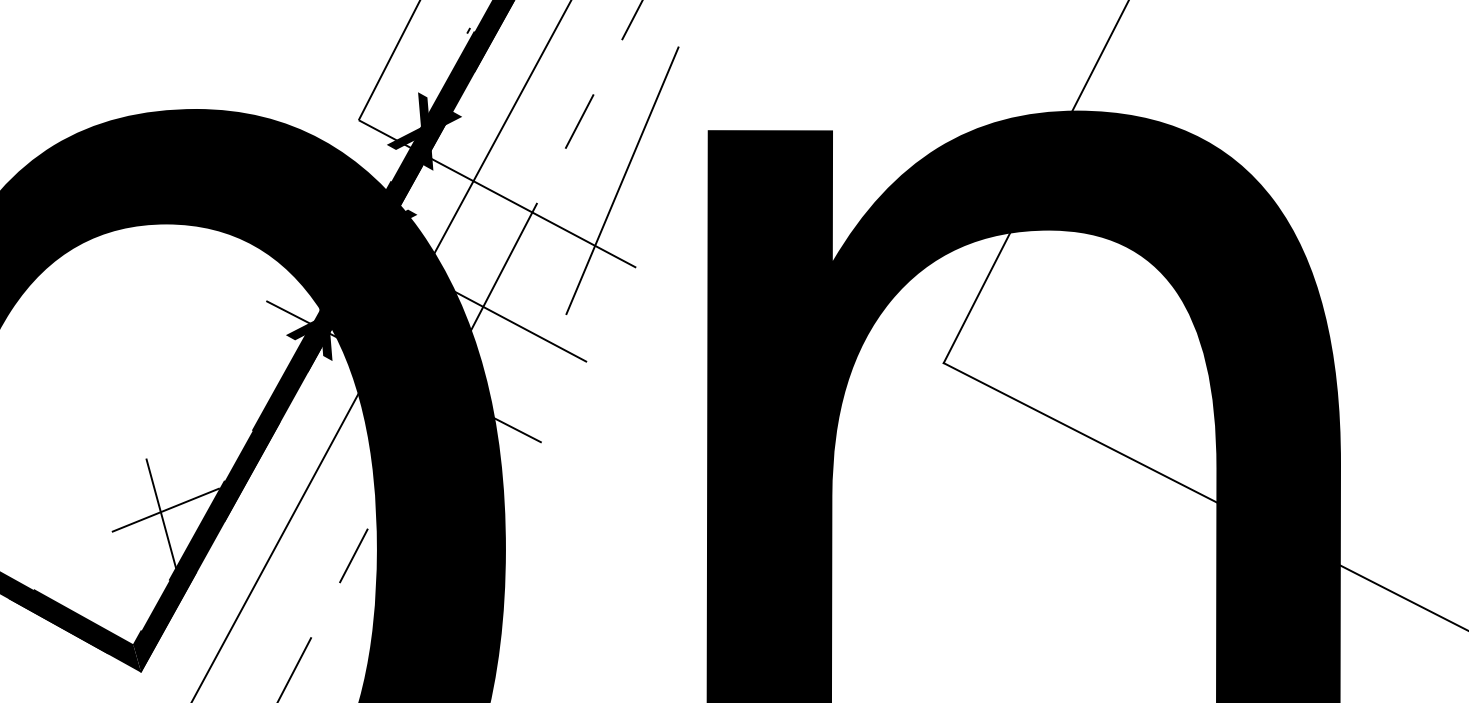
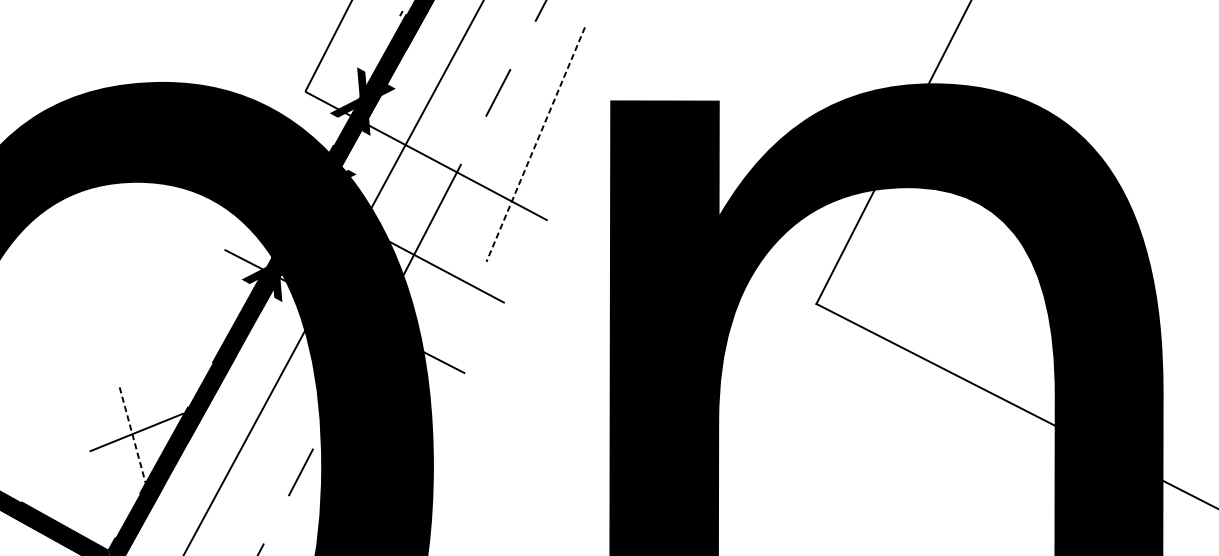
line: (622, 180) -> (535, 144), solid -> dashed
line: (161, 514) -> (132, 436), solid -> dashed

